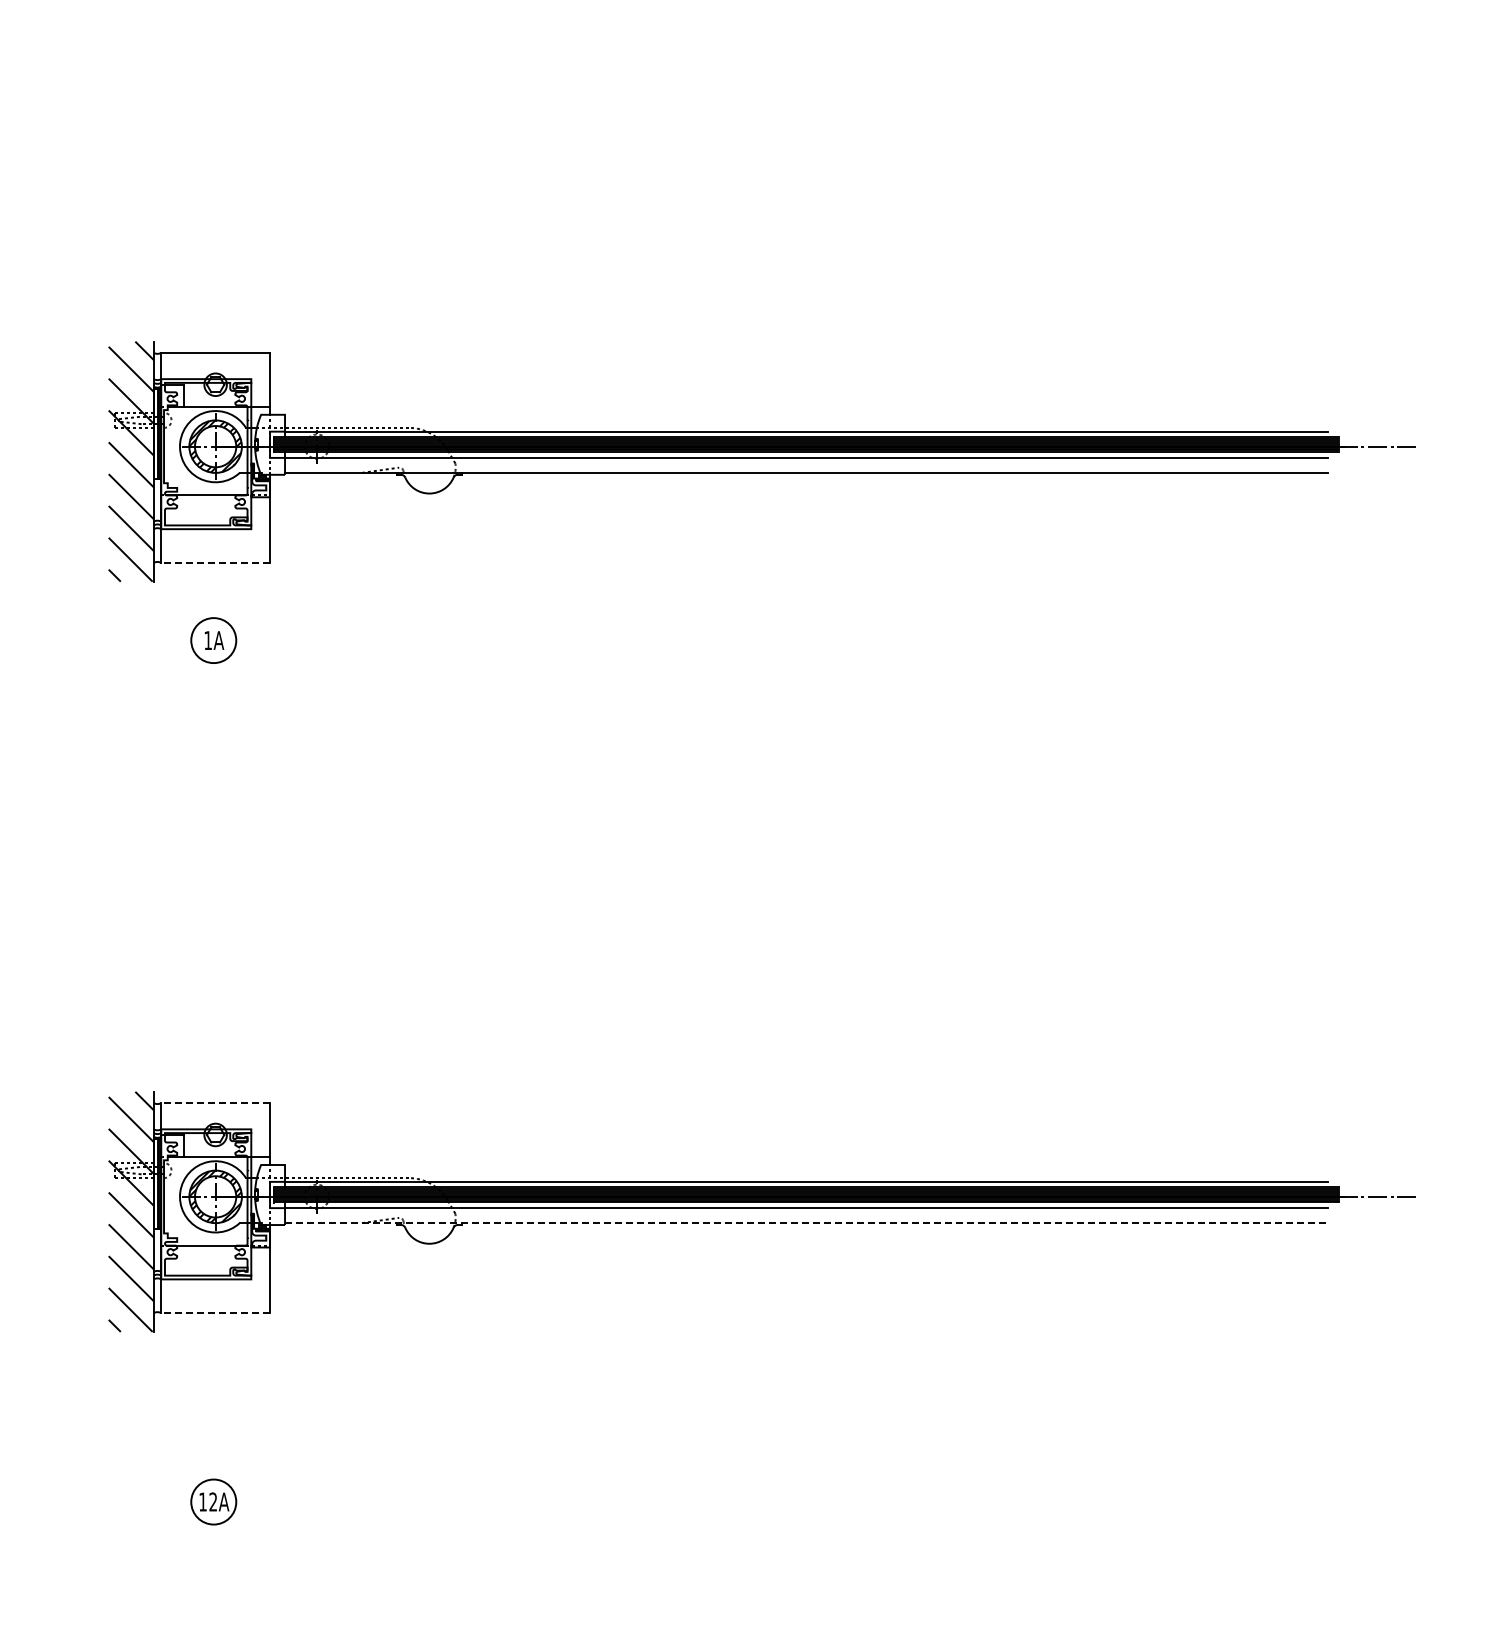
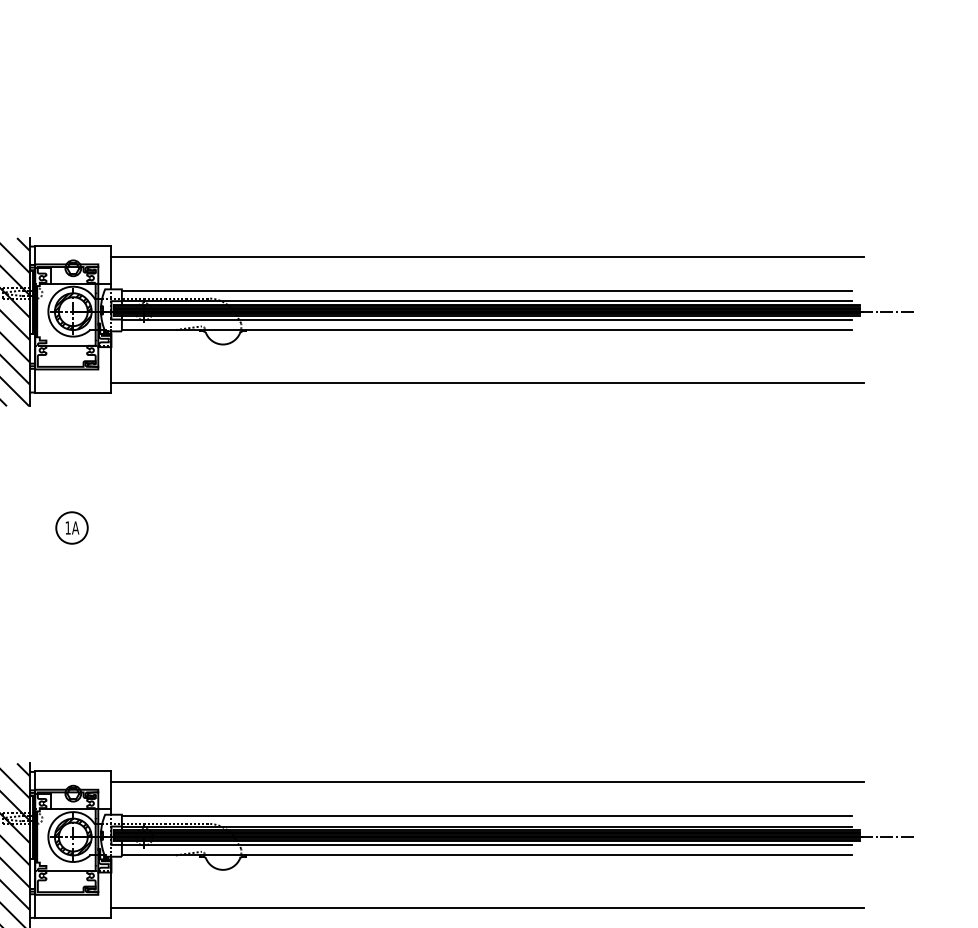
line: (807, 367) -> (487, 256), added
line: (806, 416) -> (487, 290), added
line: (807, 547) -> (487, 382), added
line: (215, 562) -> (73, 392), dashed -> solid
part: (213, 640) -> (71, 527), moved
line: (215, 1103) -> (73, 771), dashed -> solid
line: (807, 1118) -> (487, 782), added
line: (806, 1166) -> (487, 815), added
line: (806, 1223) -> (487, 855), dashed -> solid
line: (807, 1298) -> (487, 908), added
line: (215, 1313) -> (73, 918), dashed -> solid

